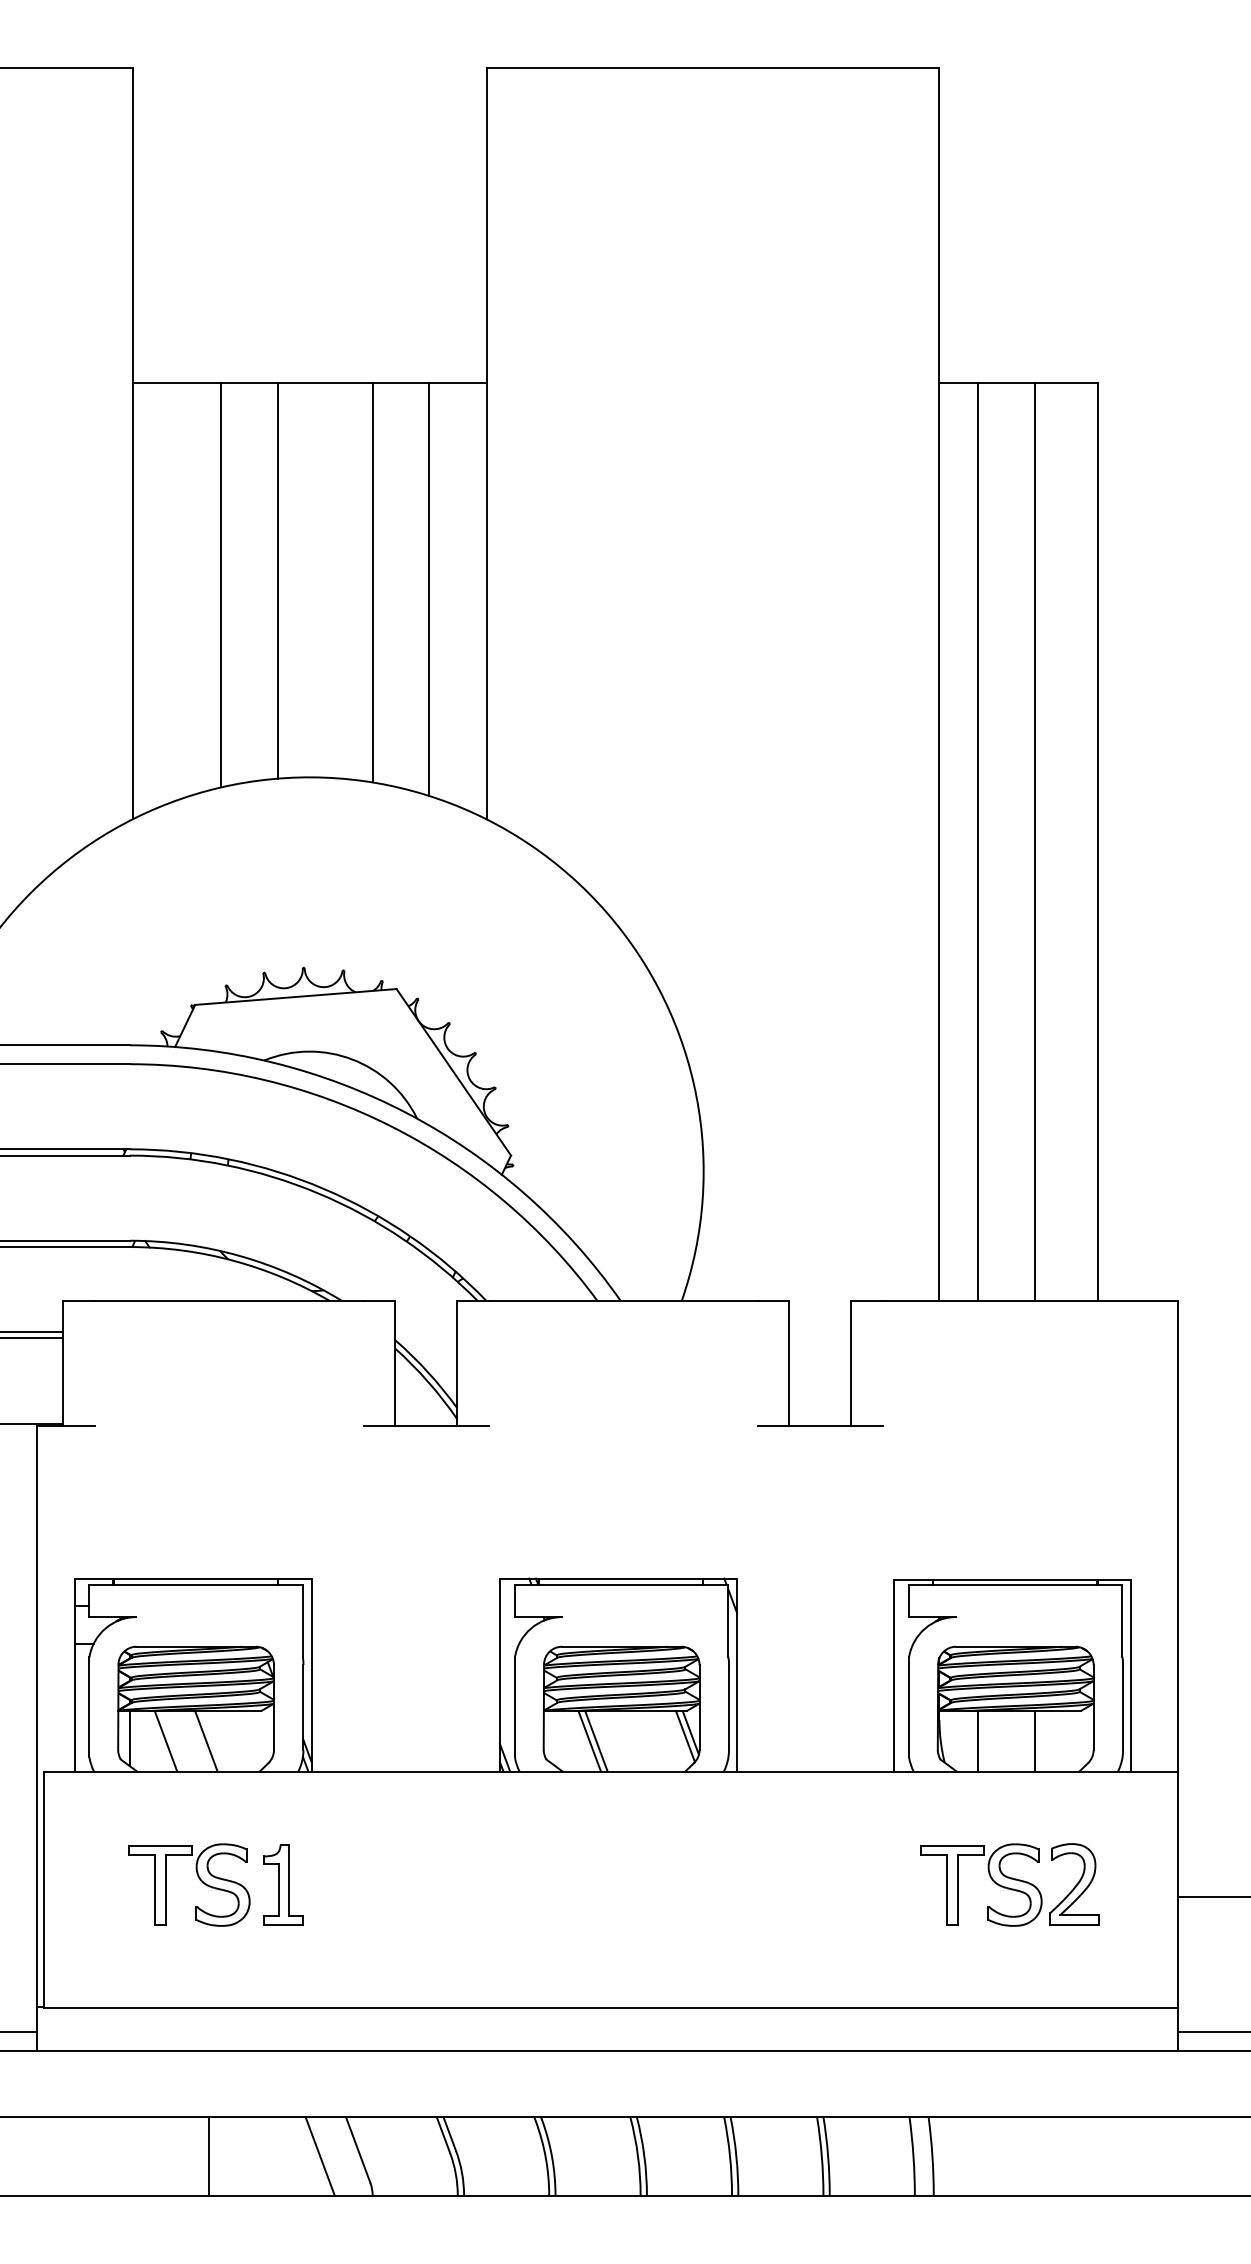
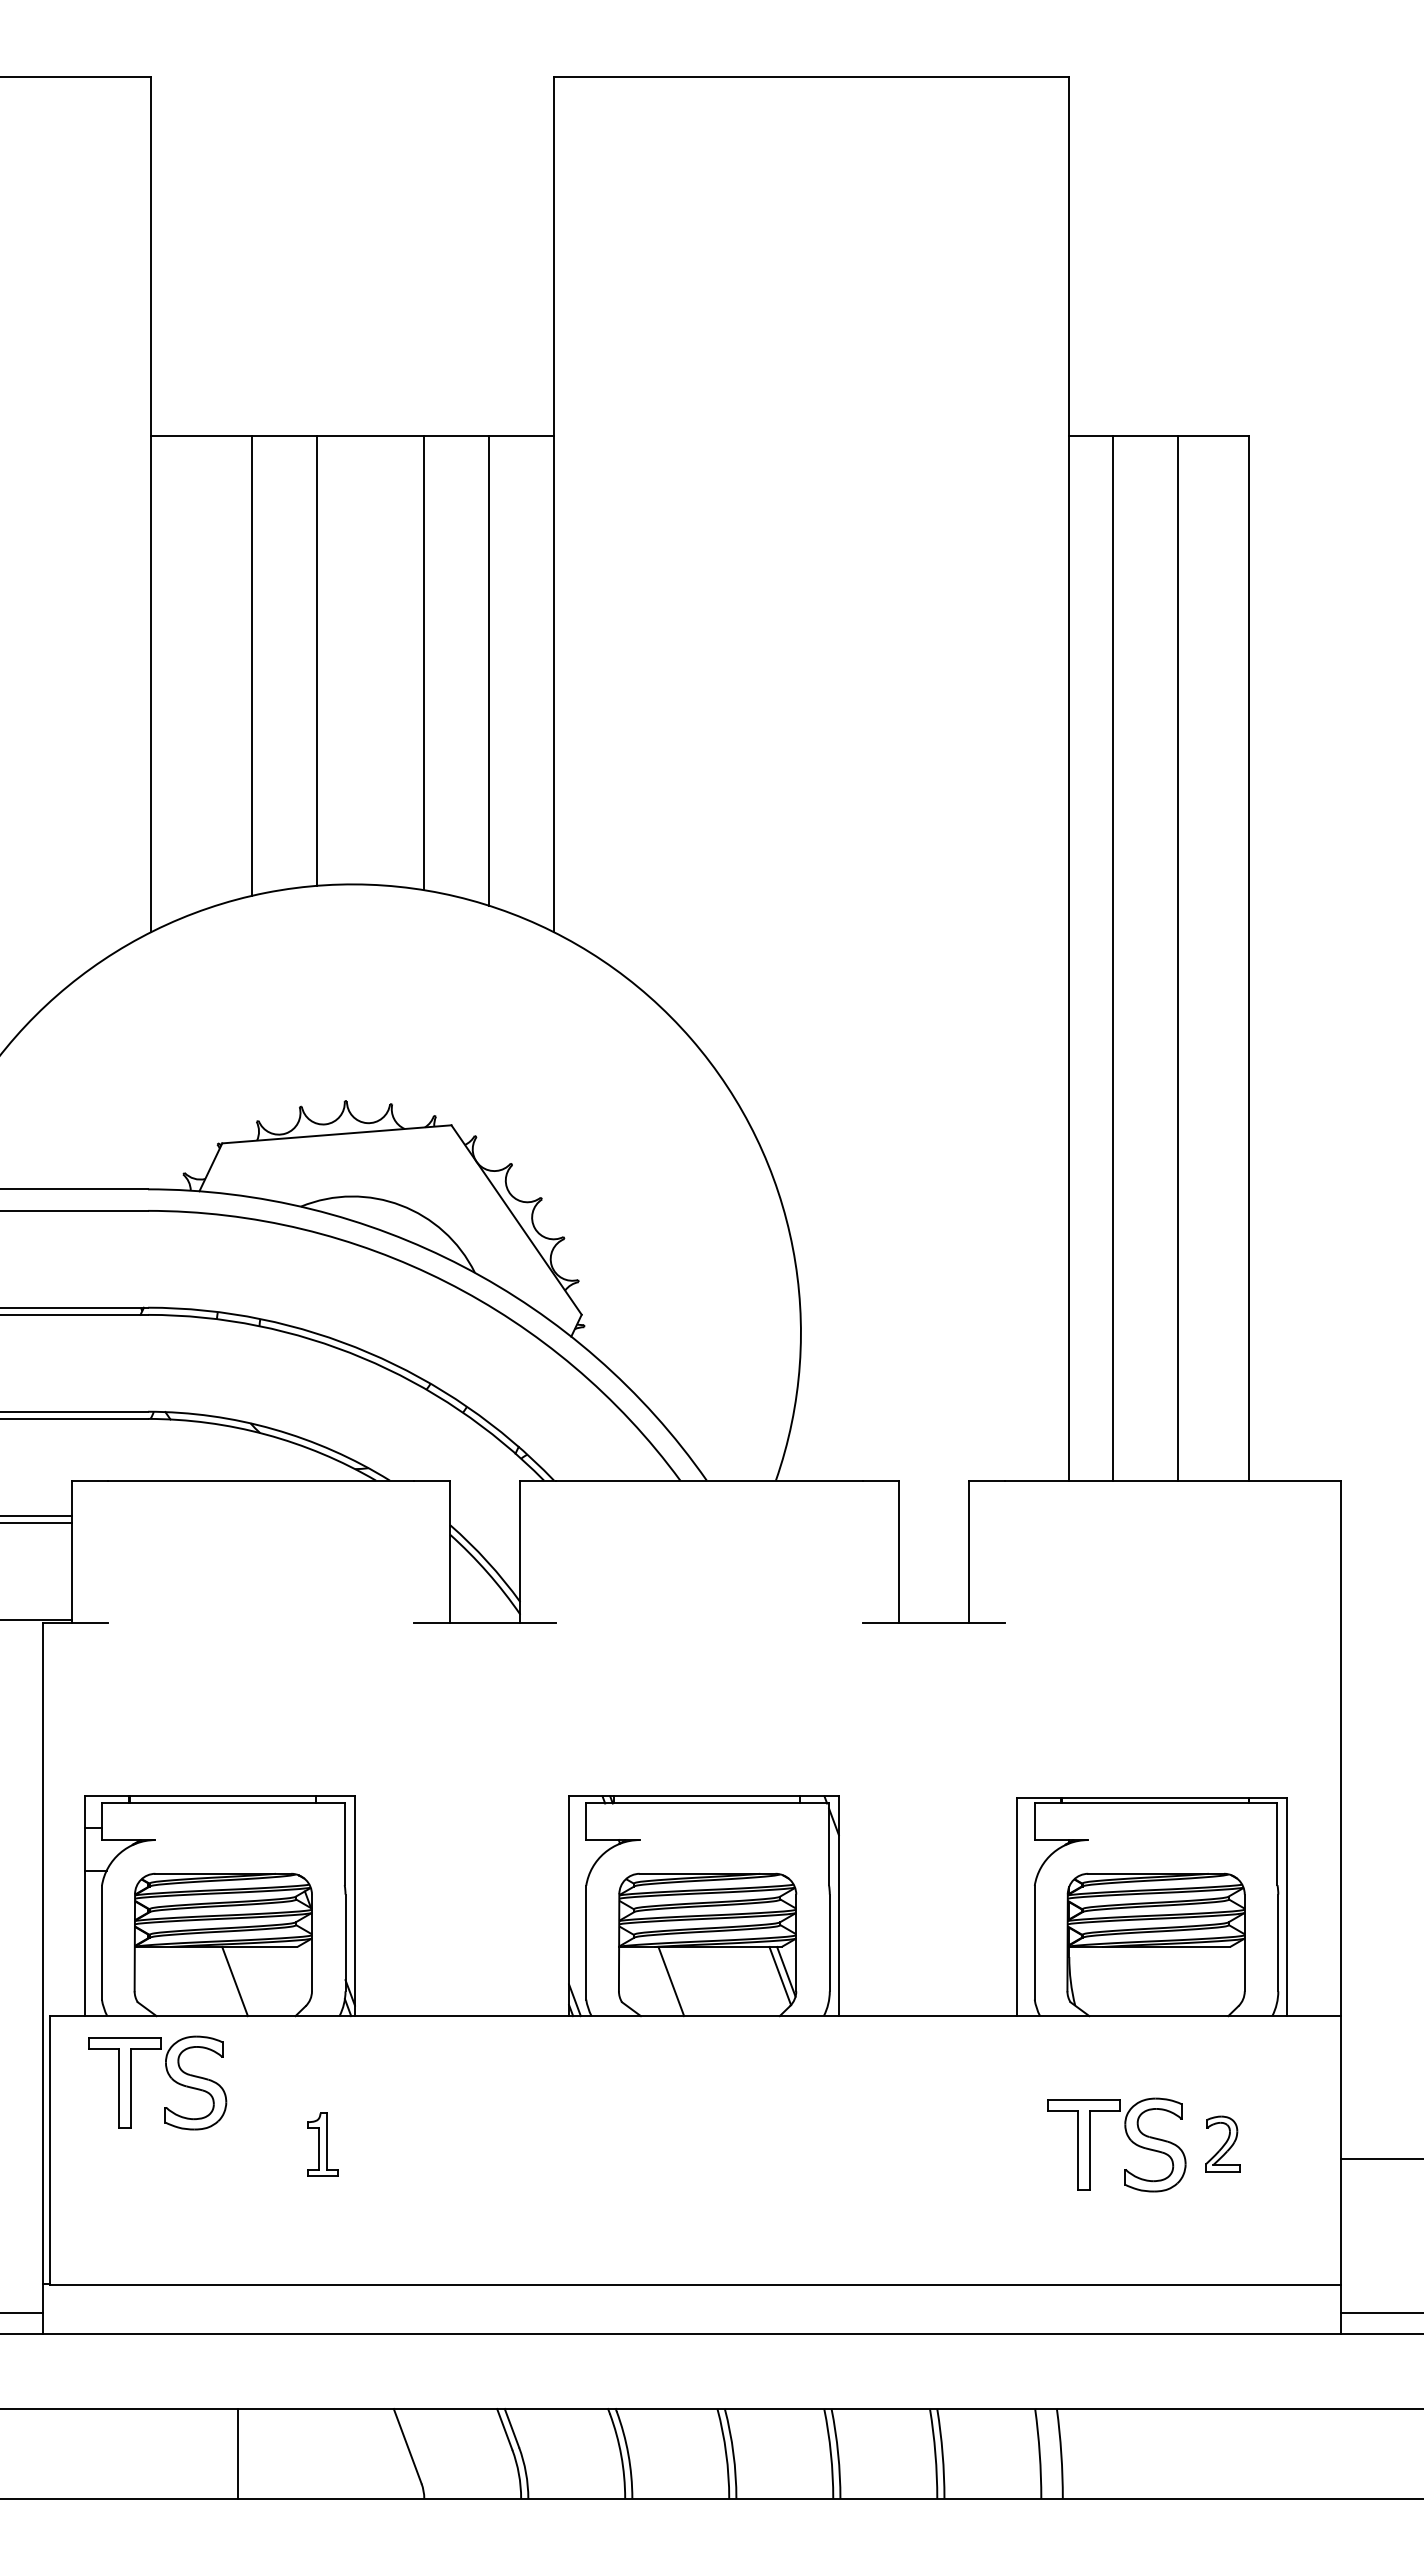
line: (130, 1737) -> (148, 1977), removed
line: (165, 1741) -> (188, 1981), removed
line: (596, 1741) -> (678, 1981), removed
line: (978, 1741) -> (1113, 1981), removed
line: (1034, 1741) -> (1177, 1981), removed
part: (198, 1877) -> (167, 2074), moved
part: (1074, 1883) -> (1222, 2143), size x0.6
part: (283, 1884) -> (322, 2144), size x0.7
line: (320, 2156) -> (364, 2453), removed

